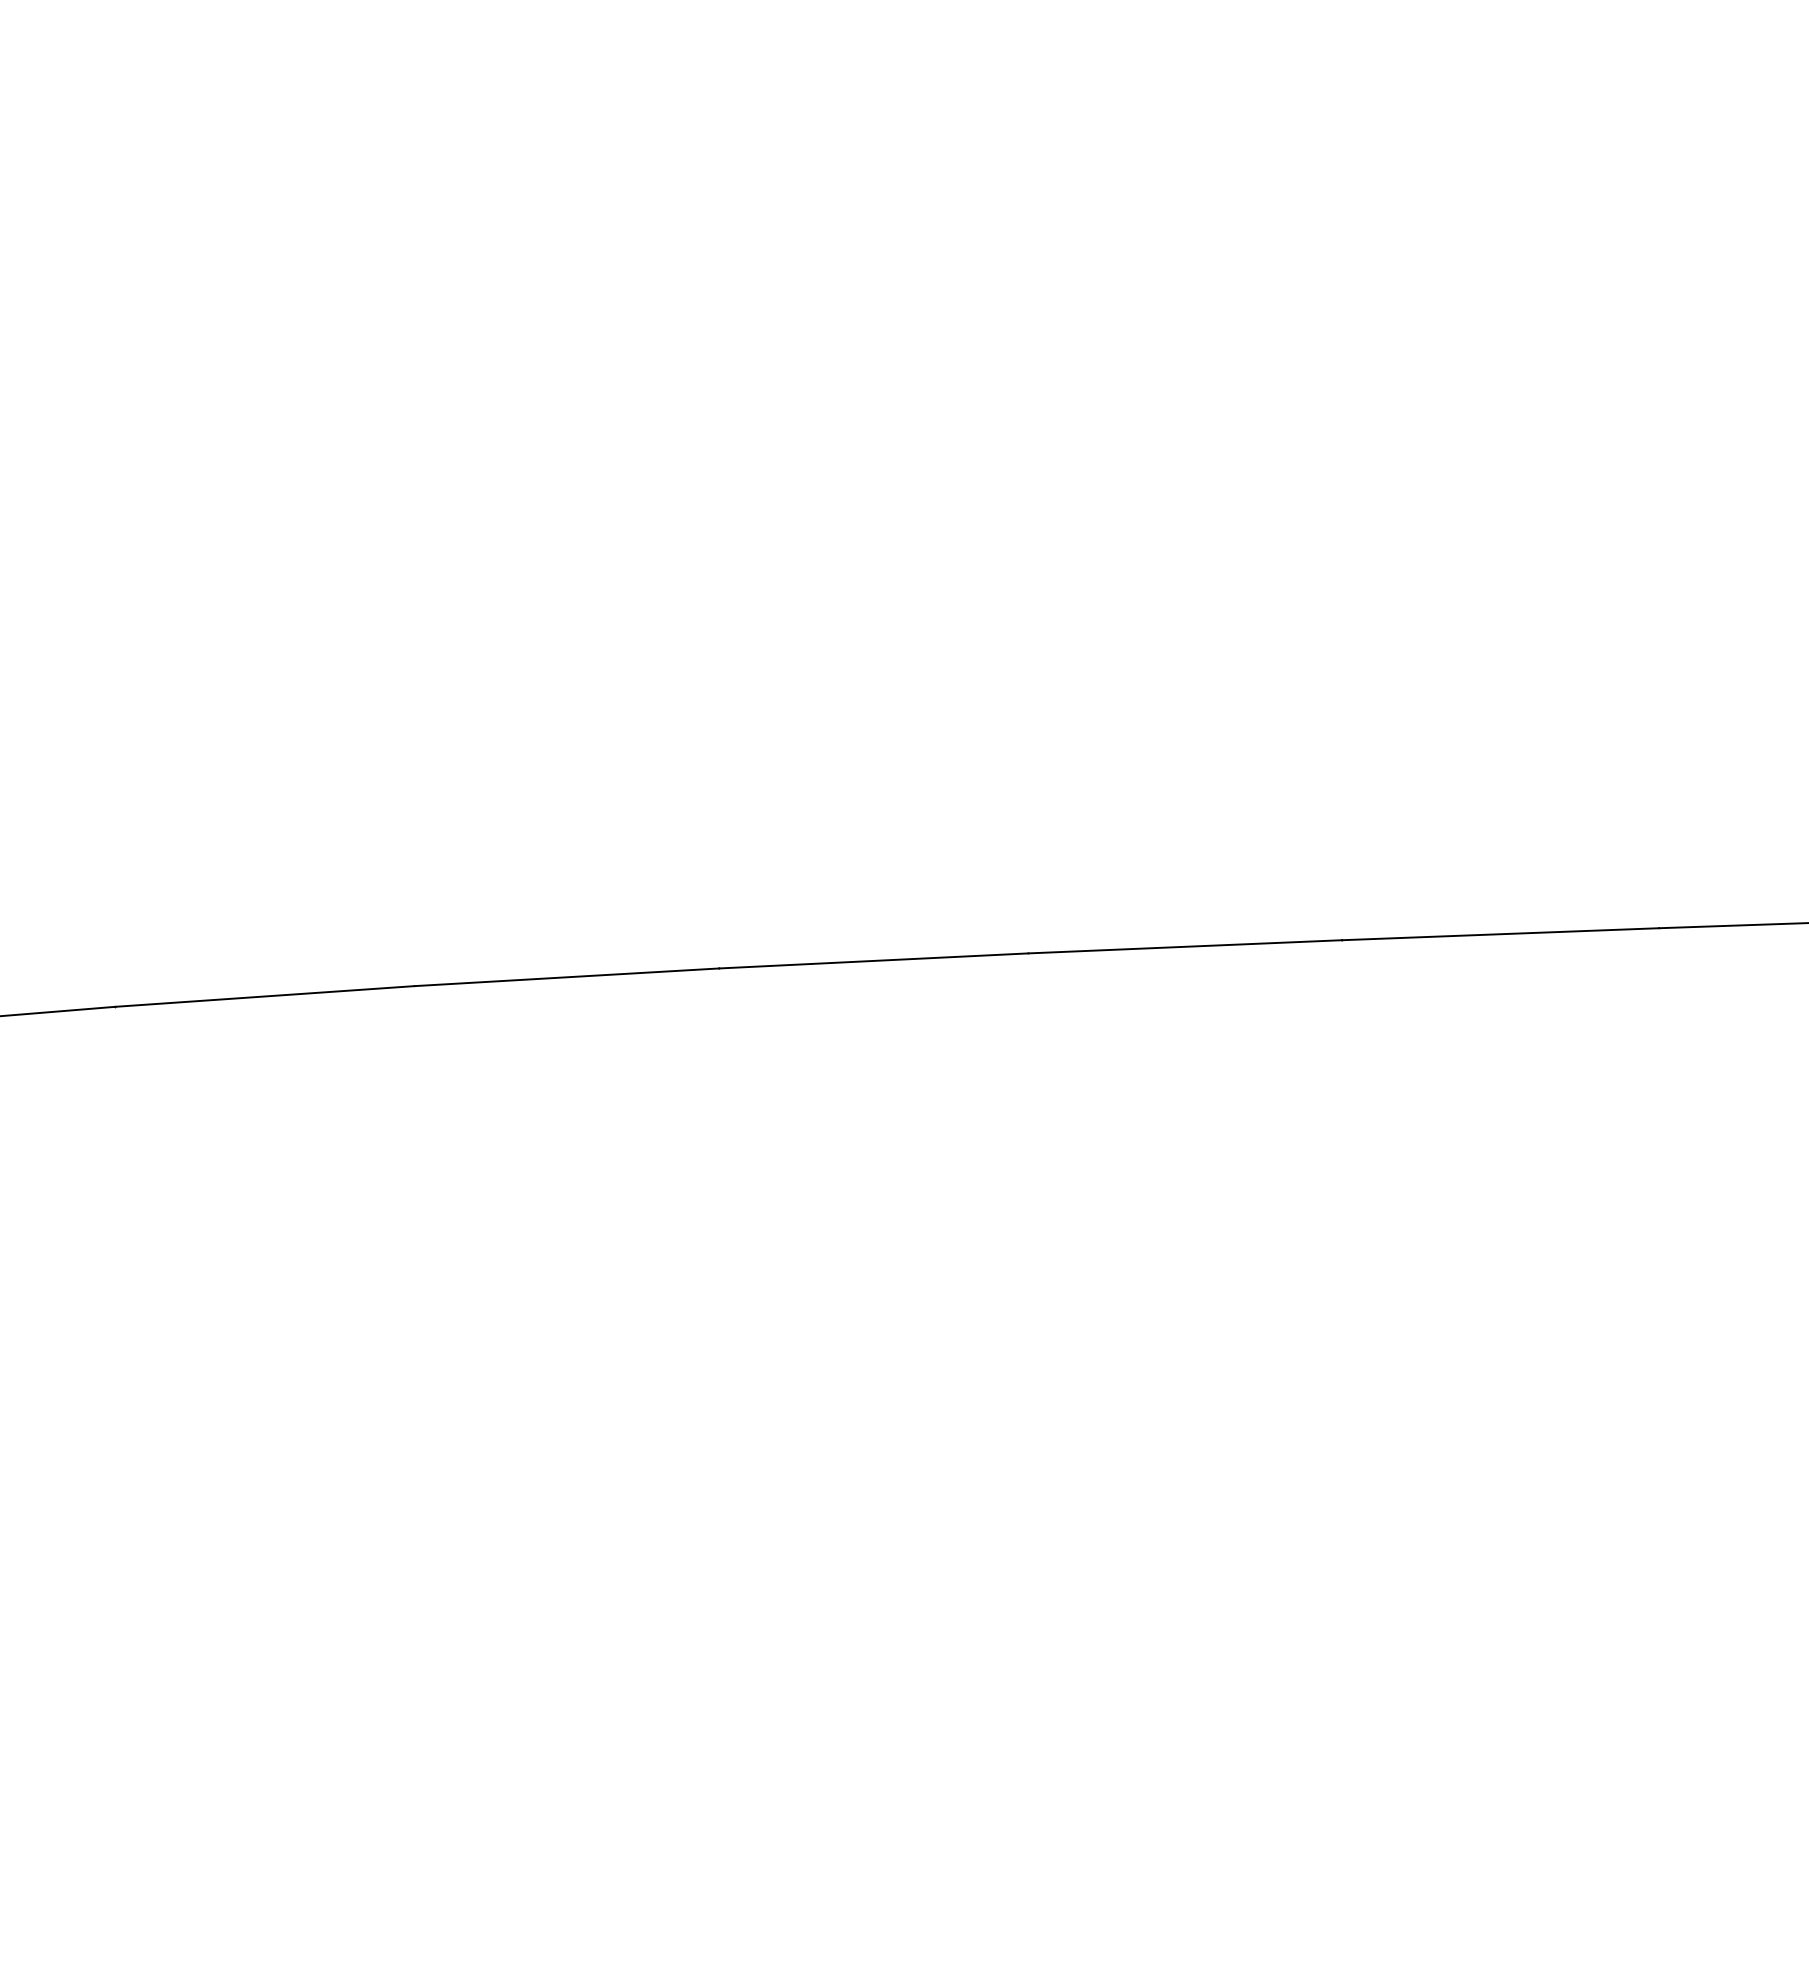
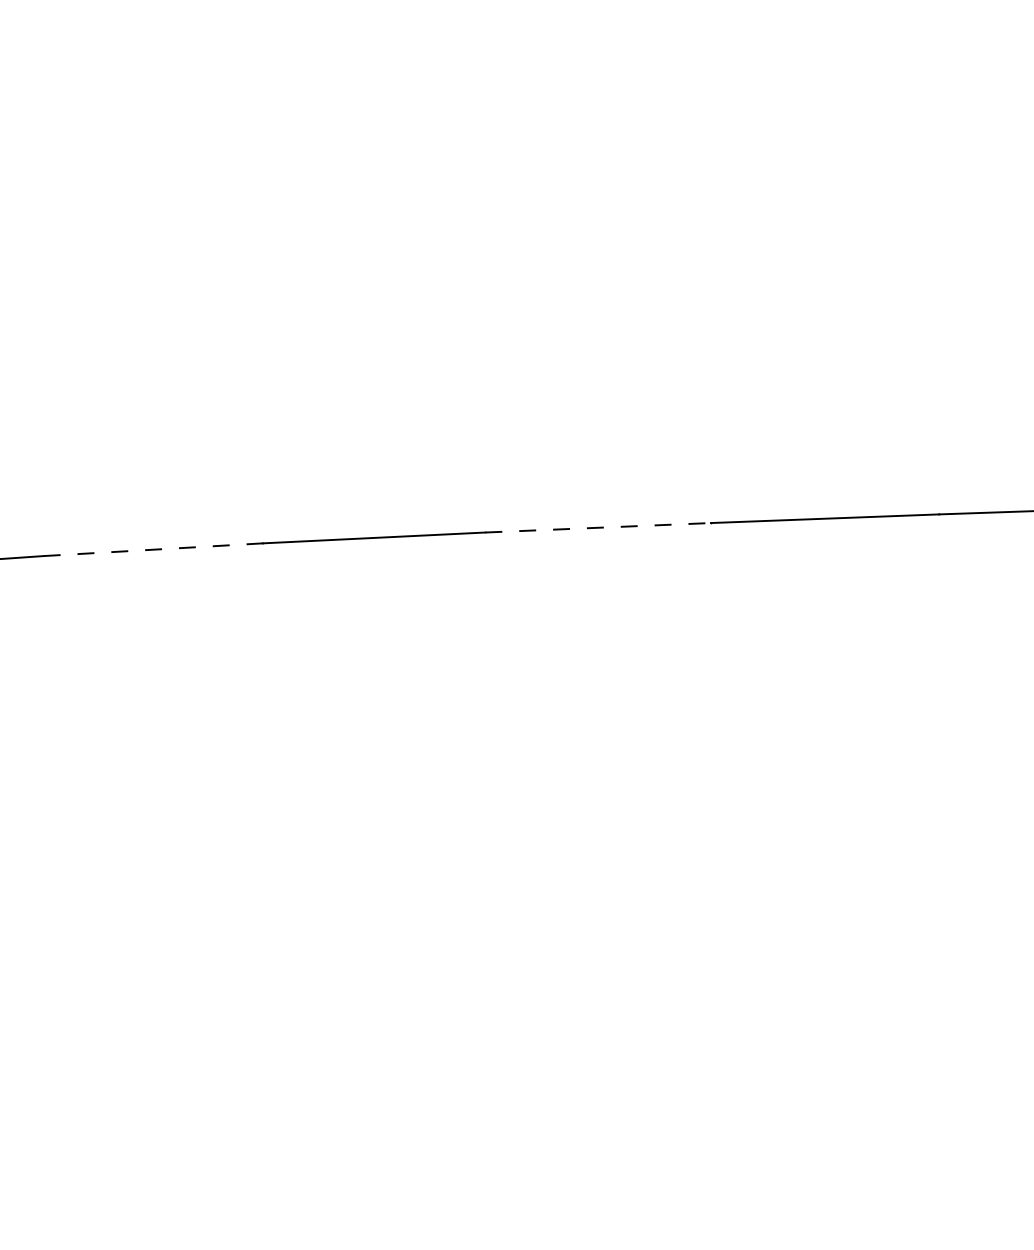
line: (1185, 946) -> (598, 527), solid -> dashed
line: (566, 977) -> (152, 549), solid -> dashed

